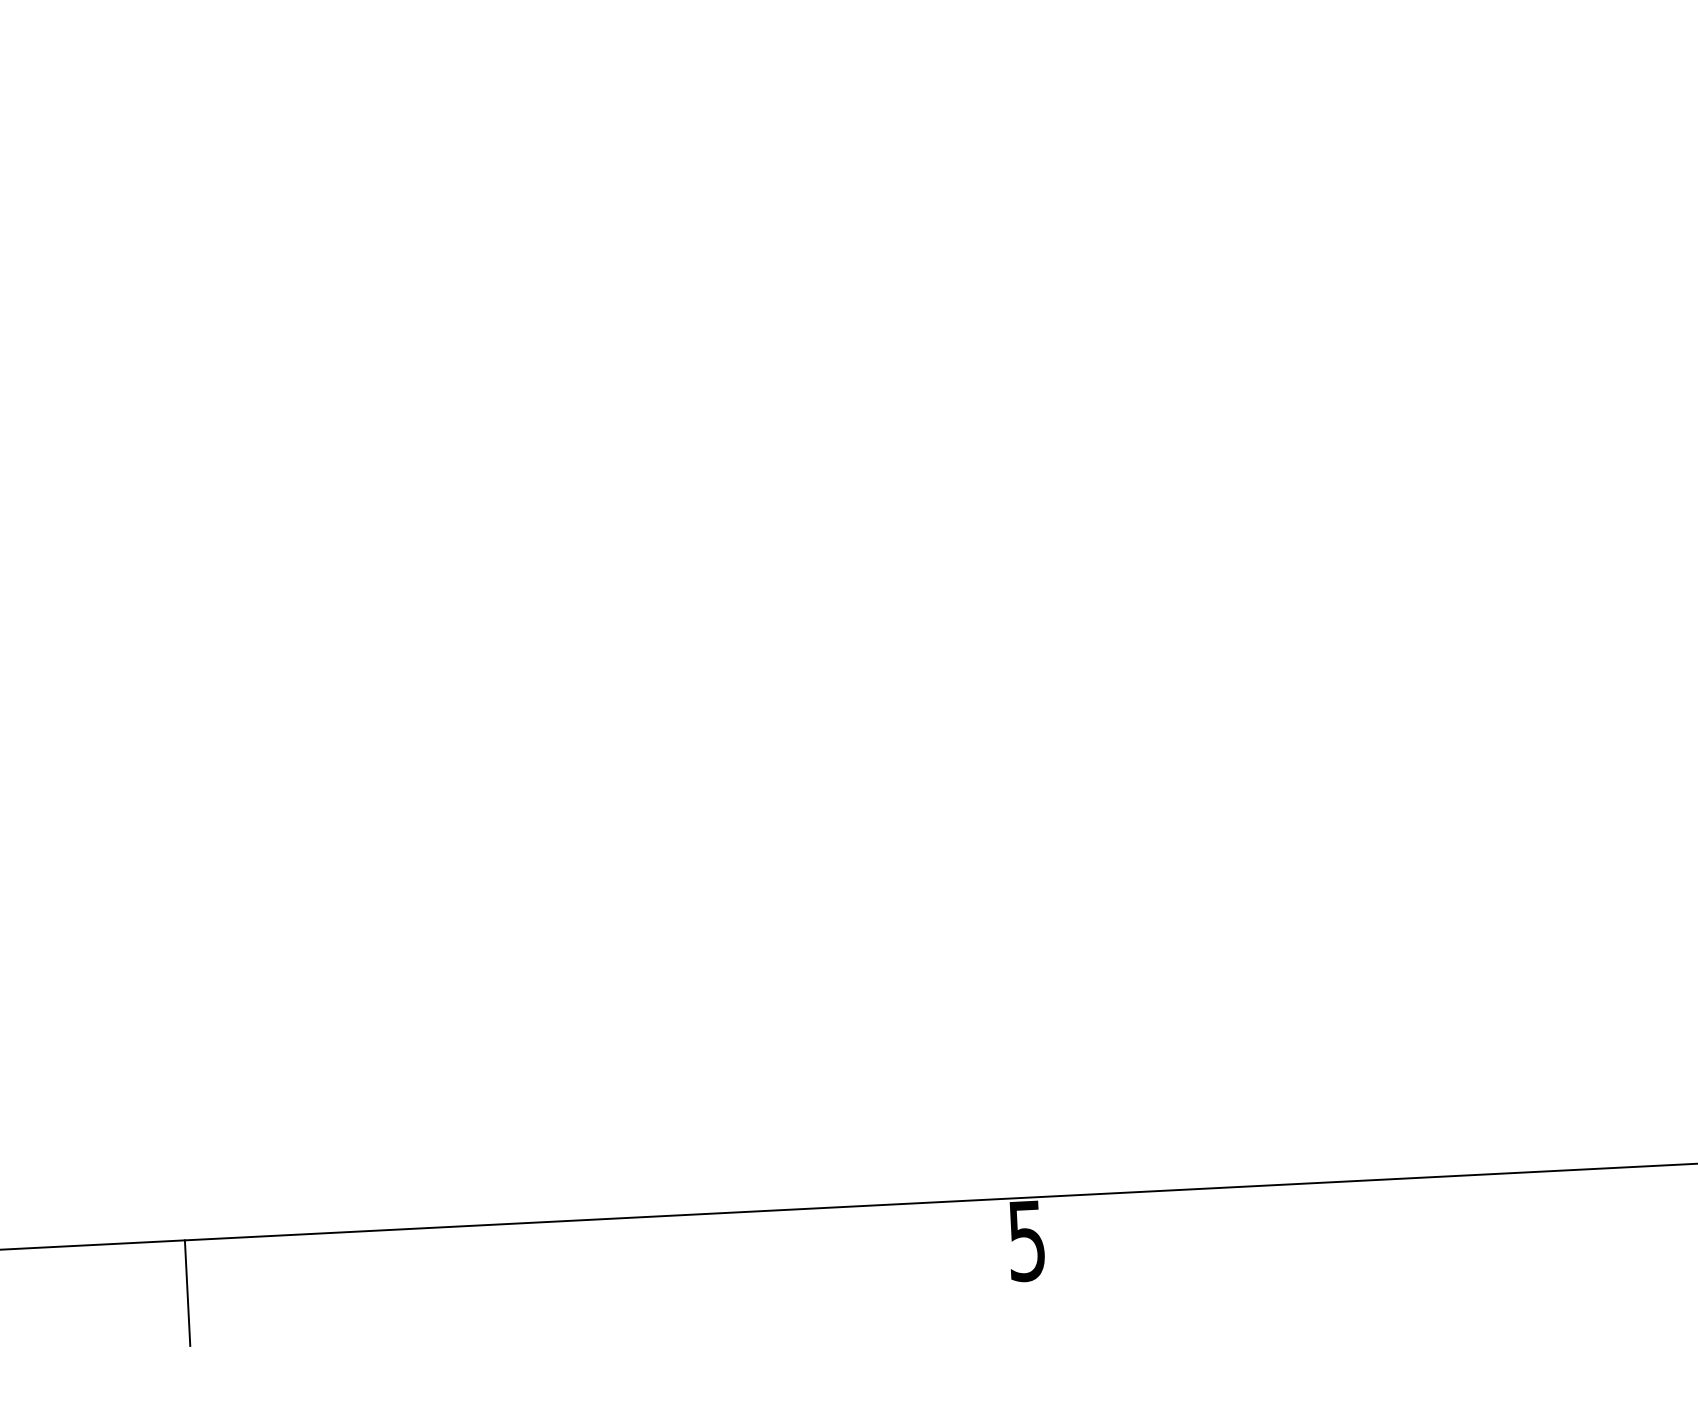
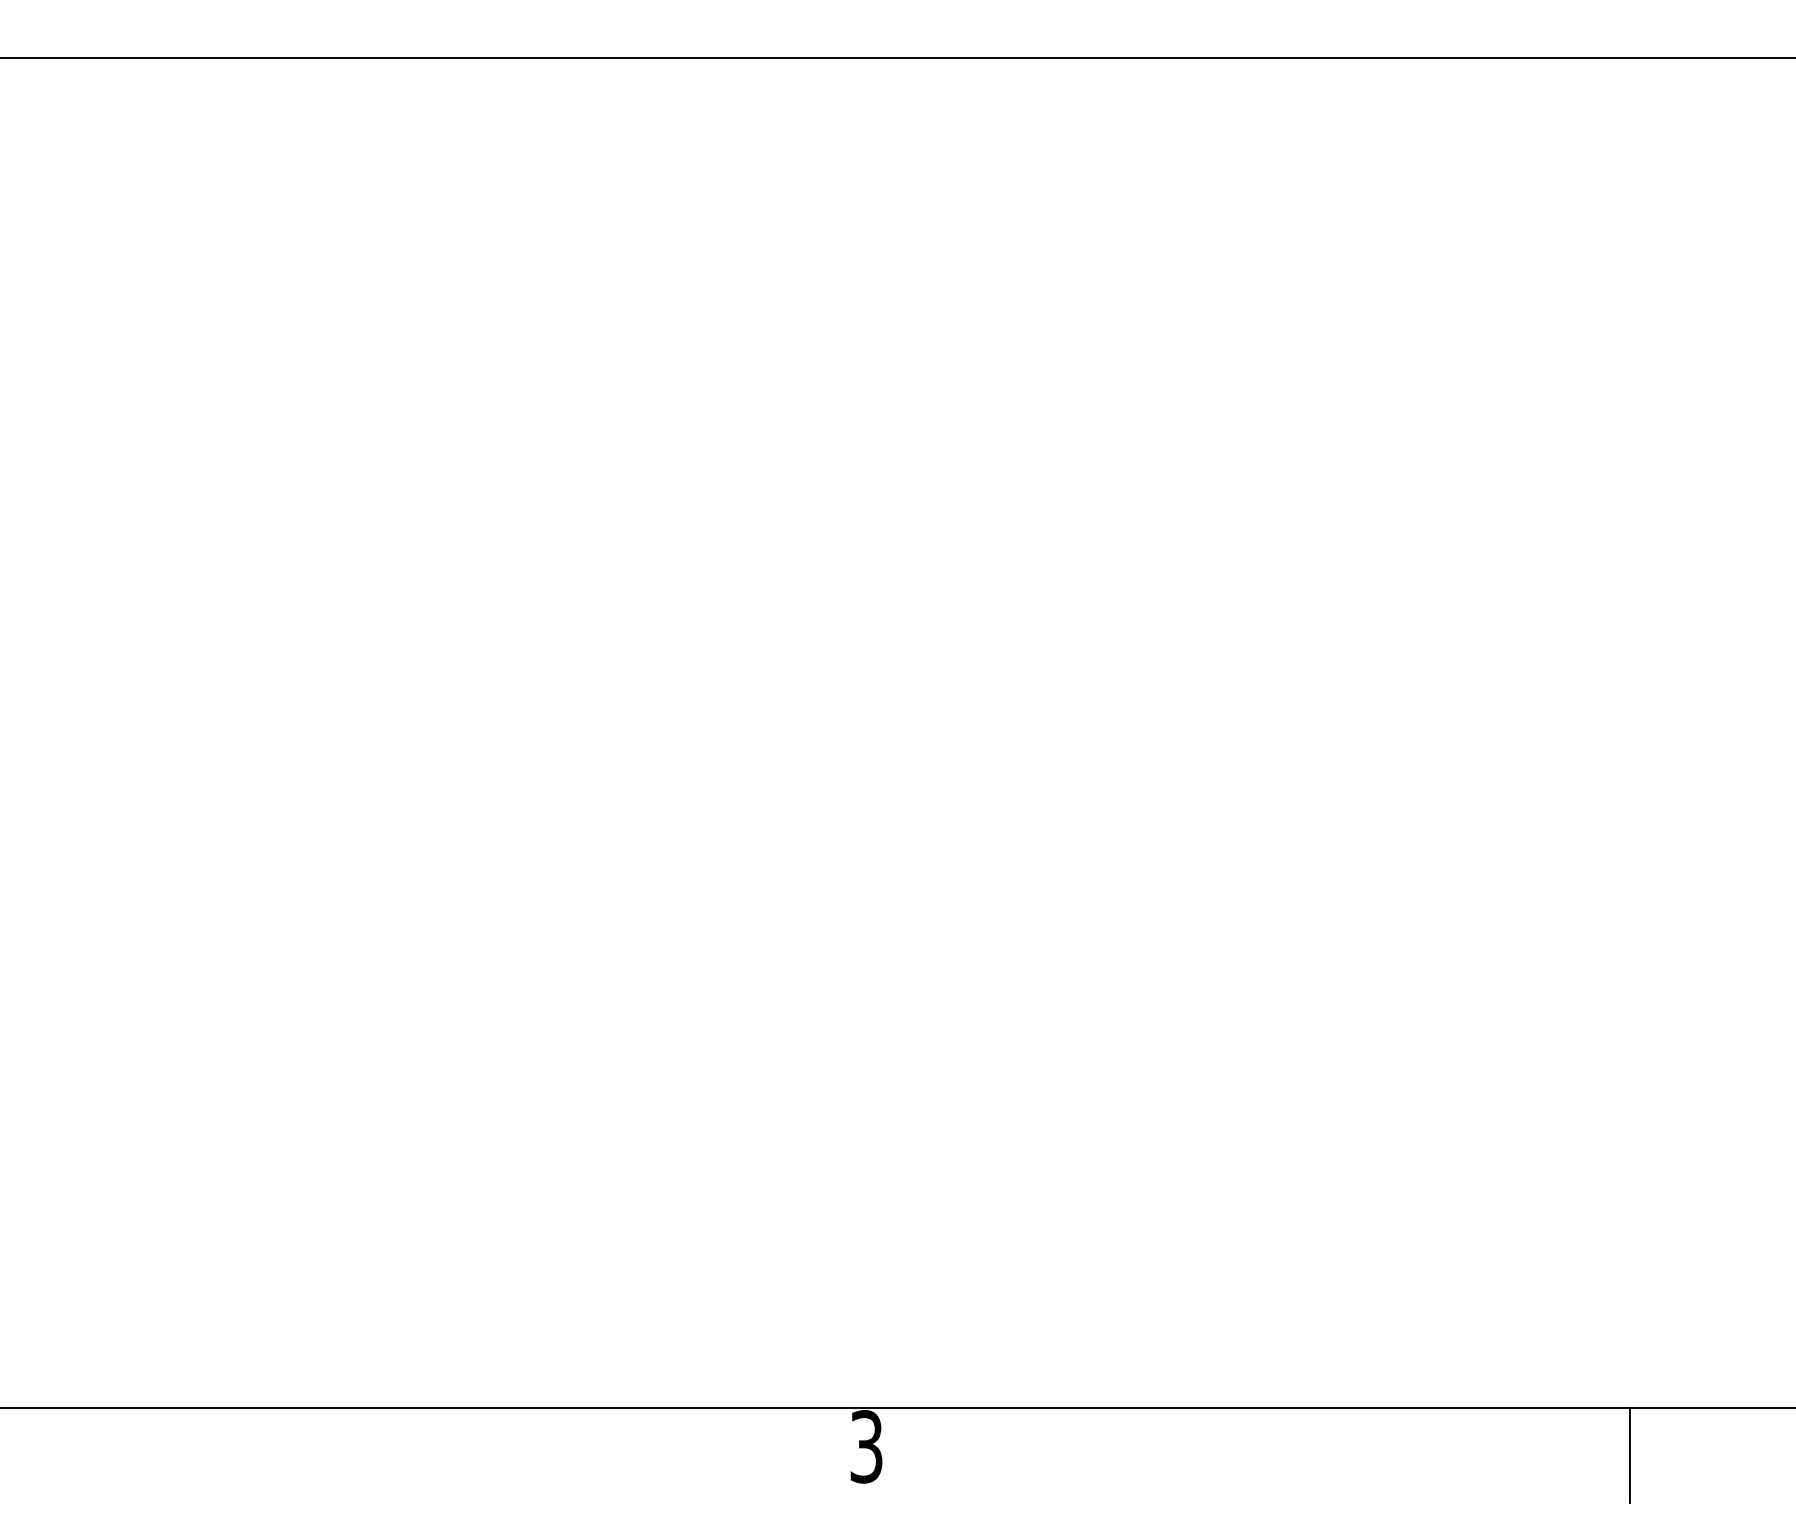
text: (1026, 1240) -> (866, 1446), 5 -> 3
line: (187, 1293) -> (111, 1455), removed

